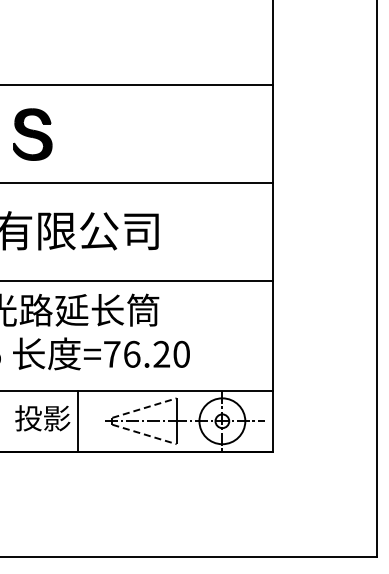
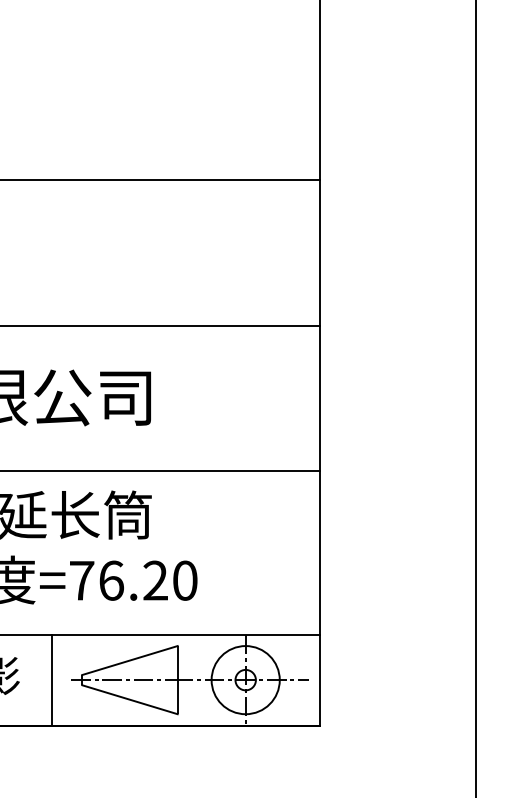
line: (144, 408) -> (129, 661), dashed -> solid
line: (78, 420) -> (52, 678), moved
line: (144, 434) -> (129, 699), dashed -> solid

